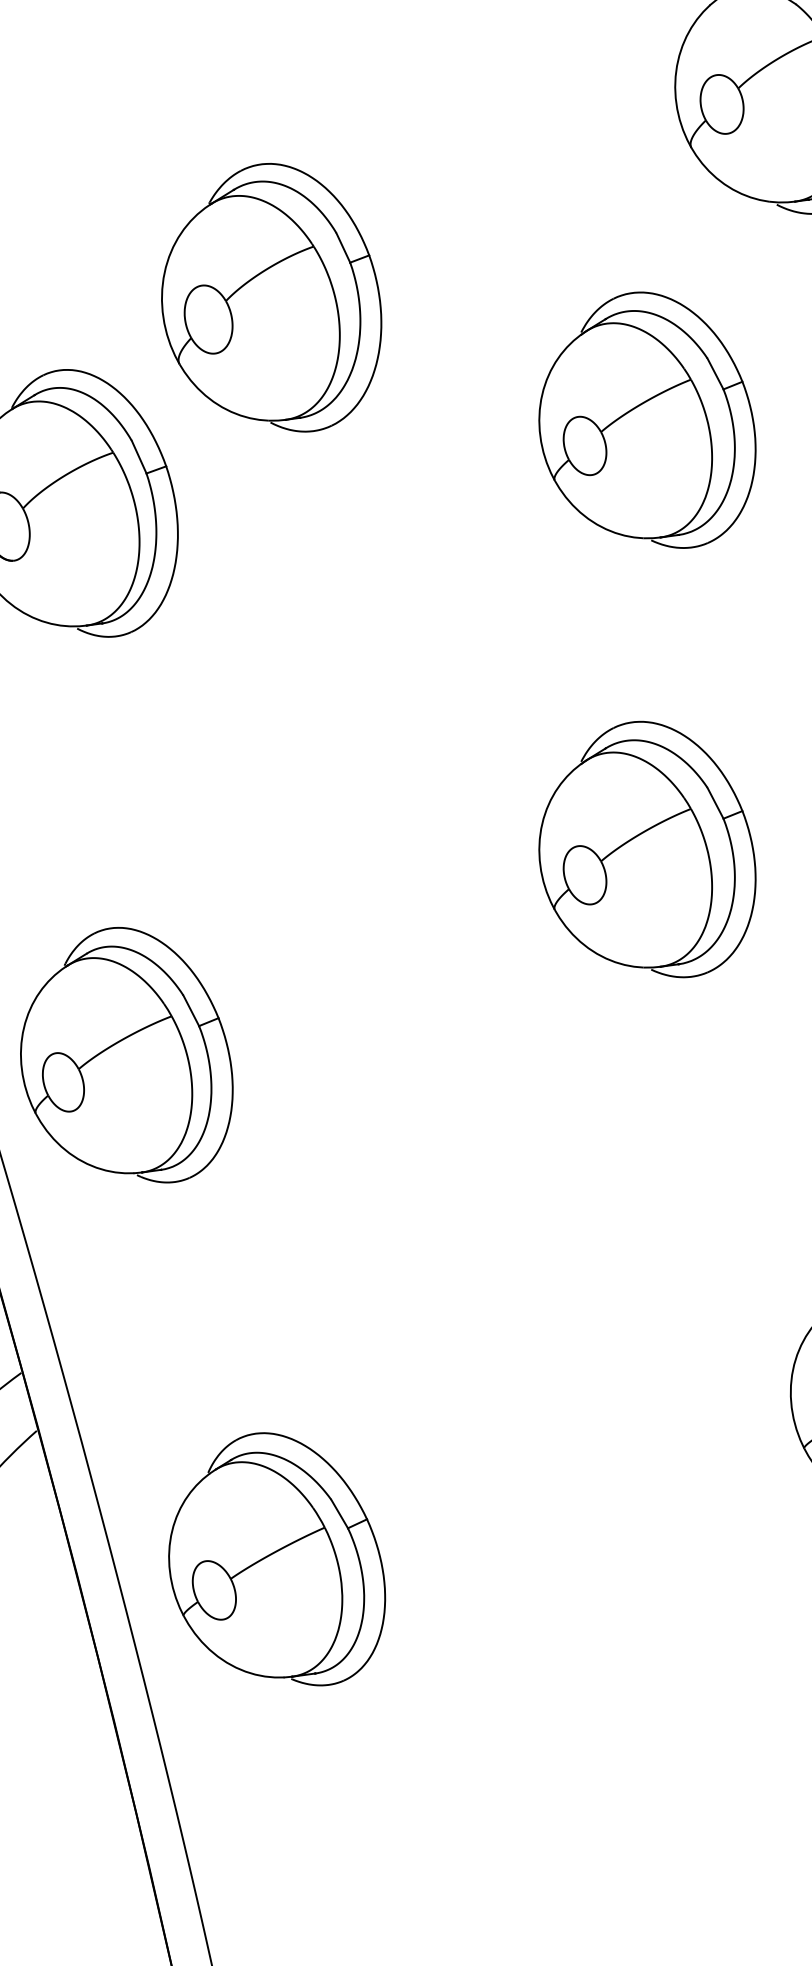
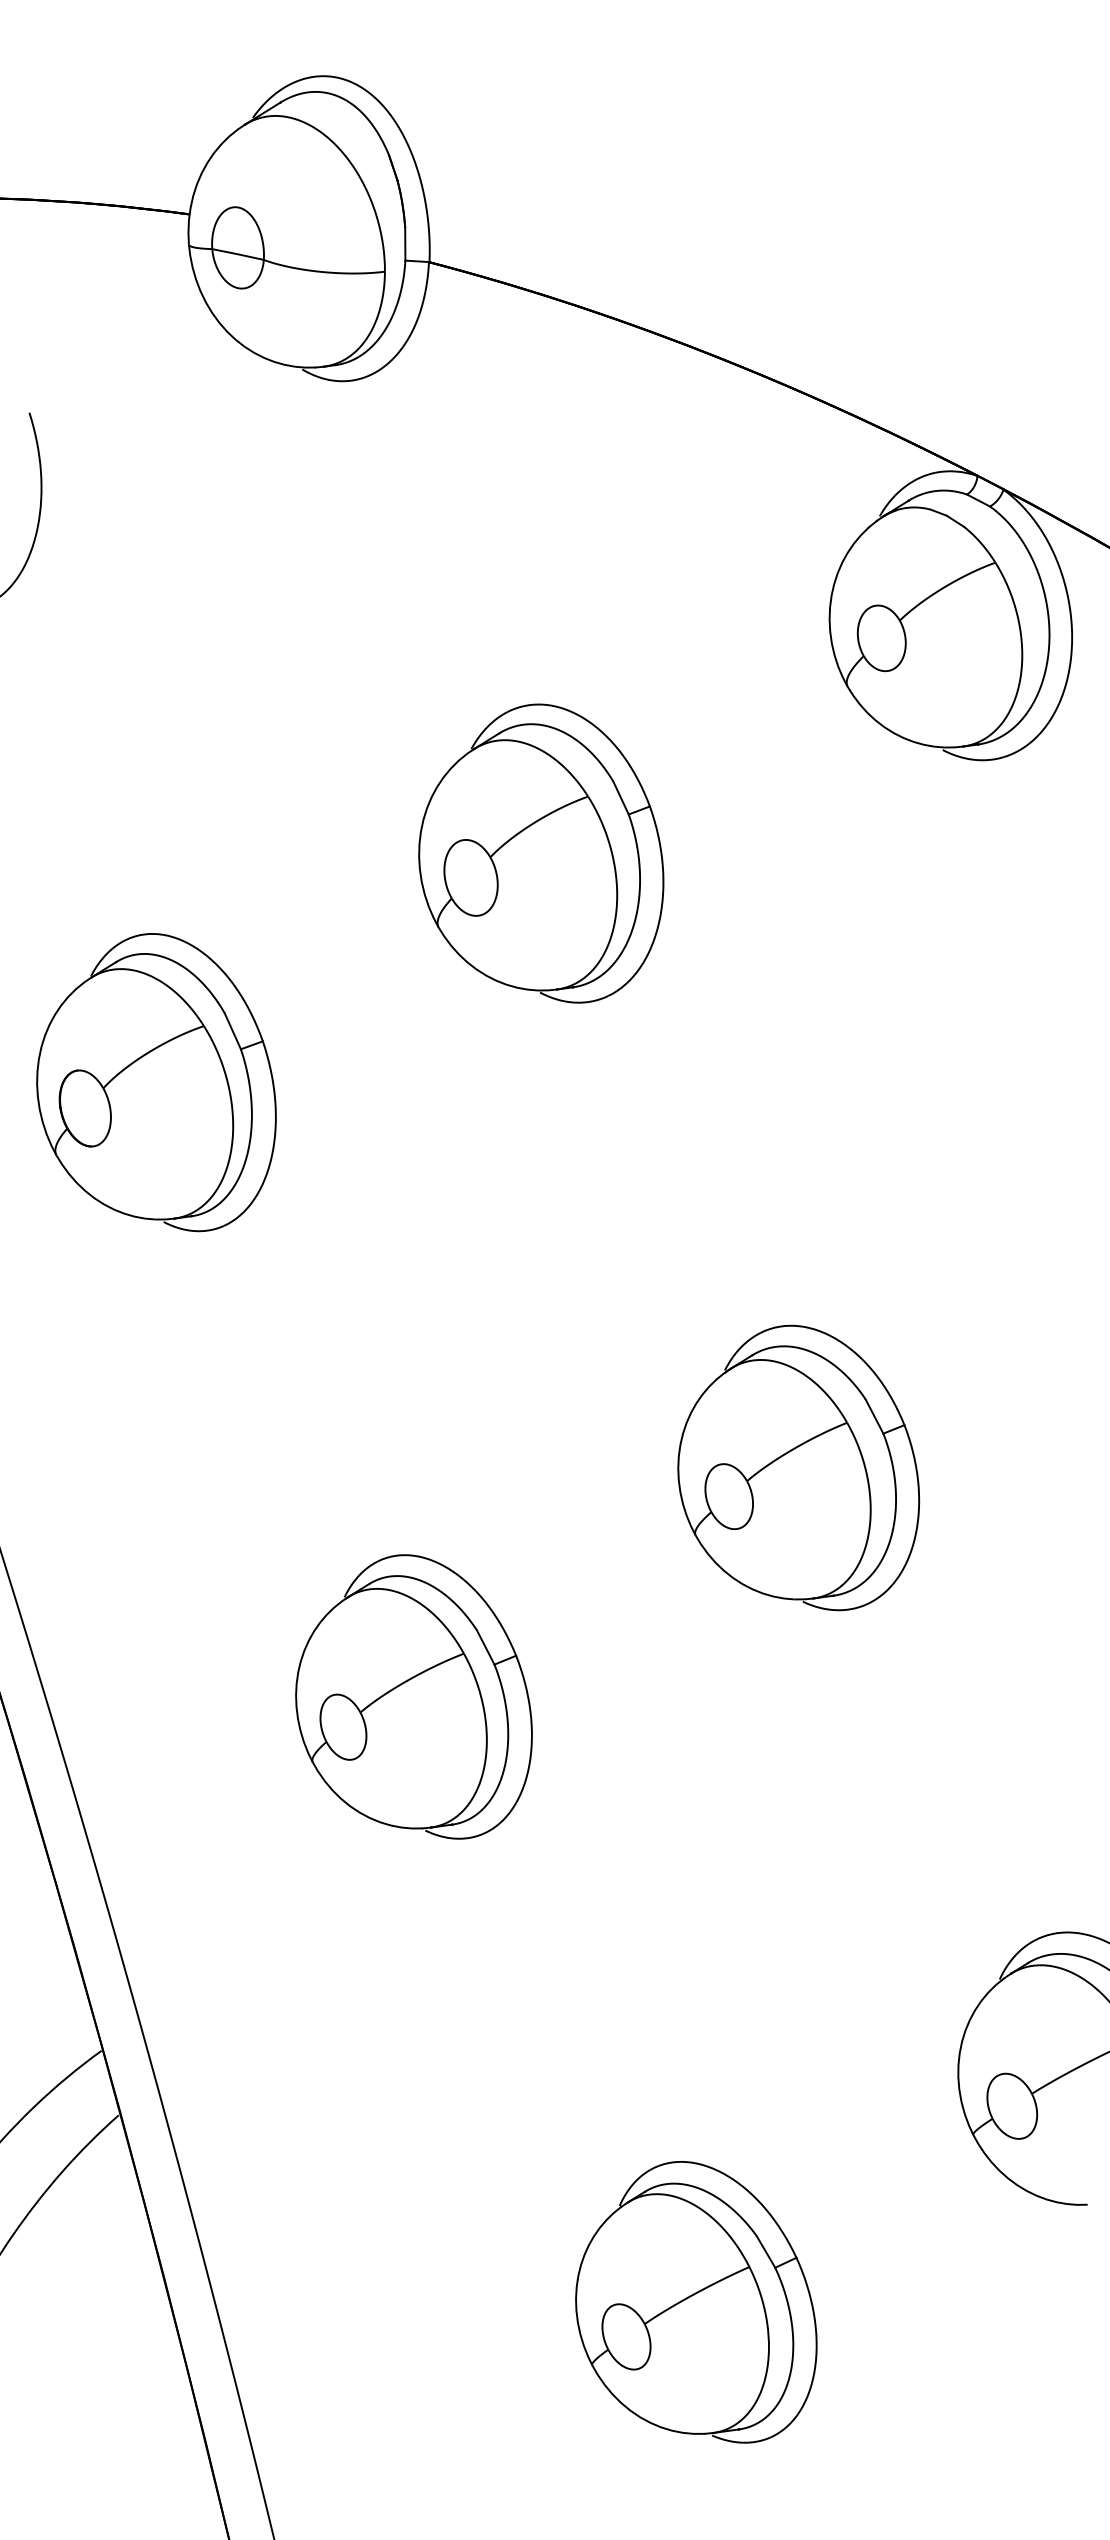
part: (271, 297) -> (541, 853), moved
part: (647, 419) -> (798, 989), removed
part: (126, 1054) -> (413, 1696), moved
part: (277, 1559) -> (696, 2302), moved

